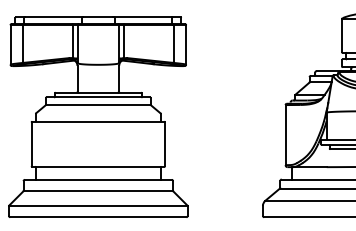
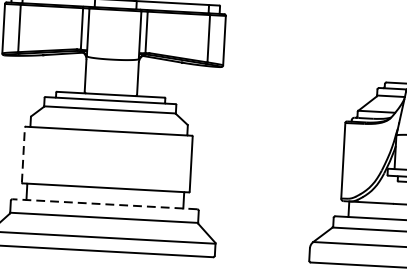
line: (31, 144) -> (23, 155), solid -> dashed
line: (97, 179) -> (103, 203), solid -> dashed

